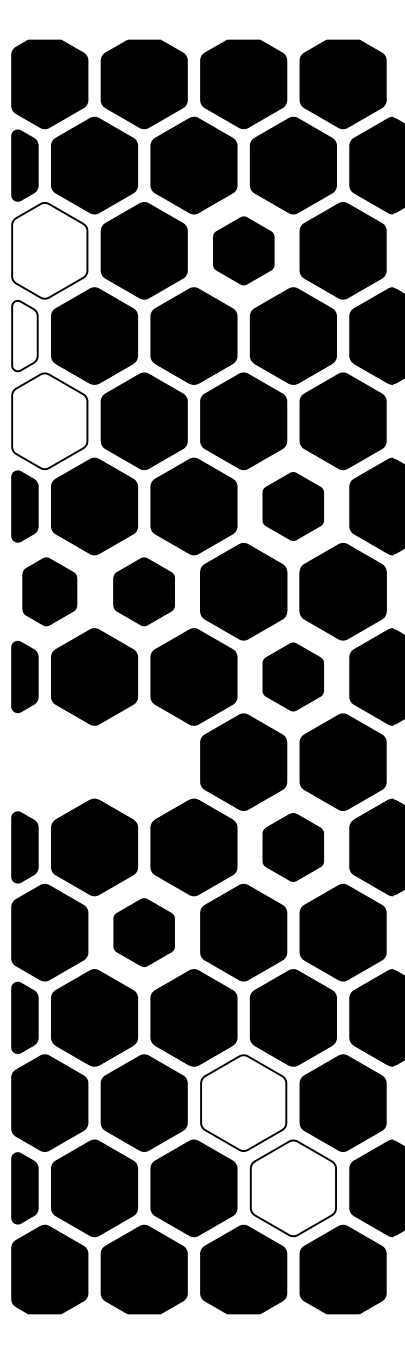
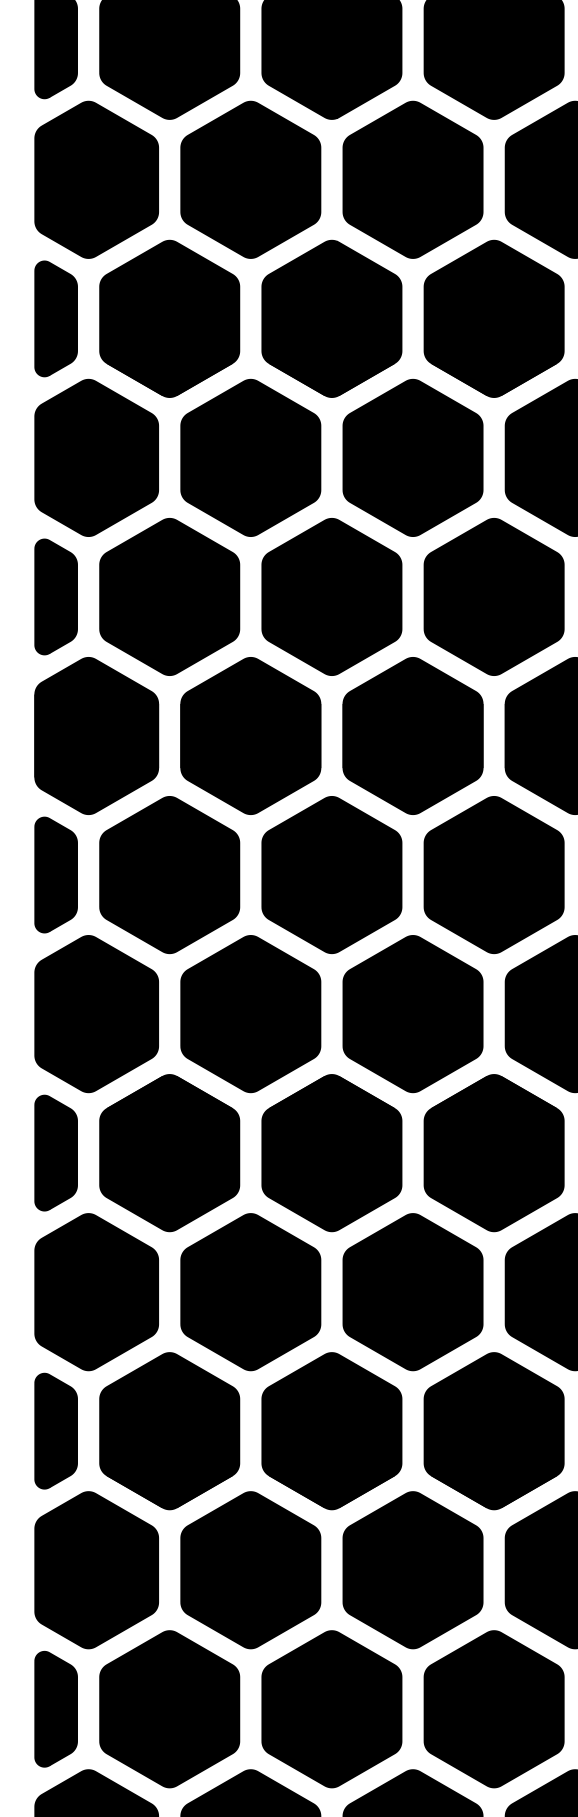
fill: (49, 250) -> (96, 179), added
part: (243, 250) -> (412, 179), size x1.43
fill: (24, 335) -> (55, 317), added
fill: (49, 421) -> (96, 458), added
part: (292, 506) -> (492, 596), size x1.43
part: (49, 591) -> (96, 735), size x1.43
part: (143, 591) -> (249, 735), size x1.43
part: (292, 676) -> (492, 874), size x1.43
part: (49, 761) -> (96, 1012), added
part: (143, 761) -> (249, 1012), added
part: (292, 847) -> (492, 1153), size x1.43
part: (143, 932) -> (249, 1291), size x1.43
fill: (243, 1103) -> (412, 1570), added
fill: (293, 1188) -> (494, 1709), added

